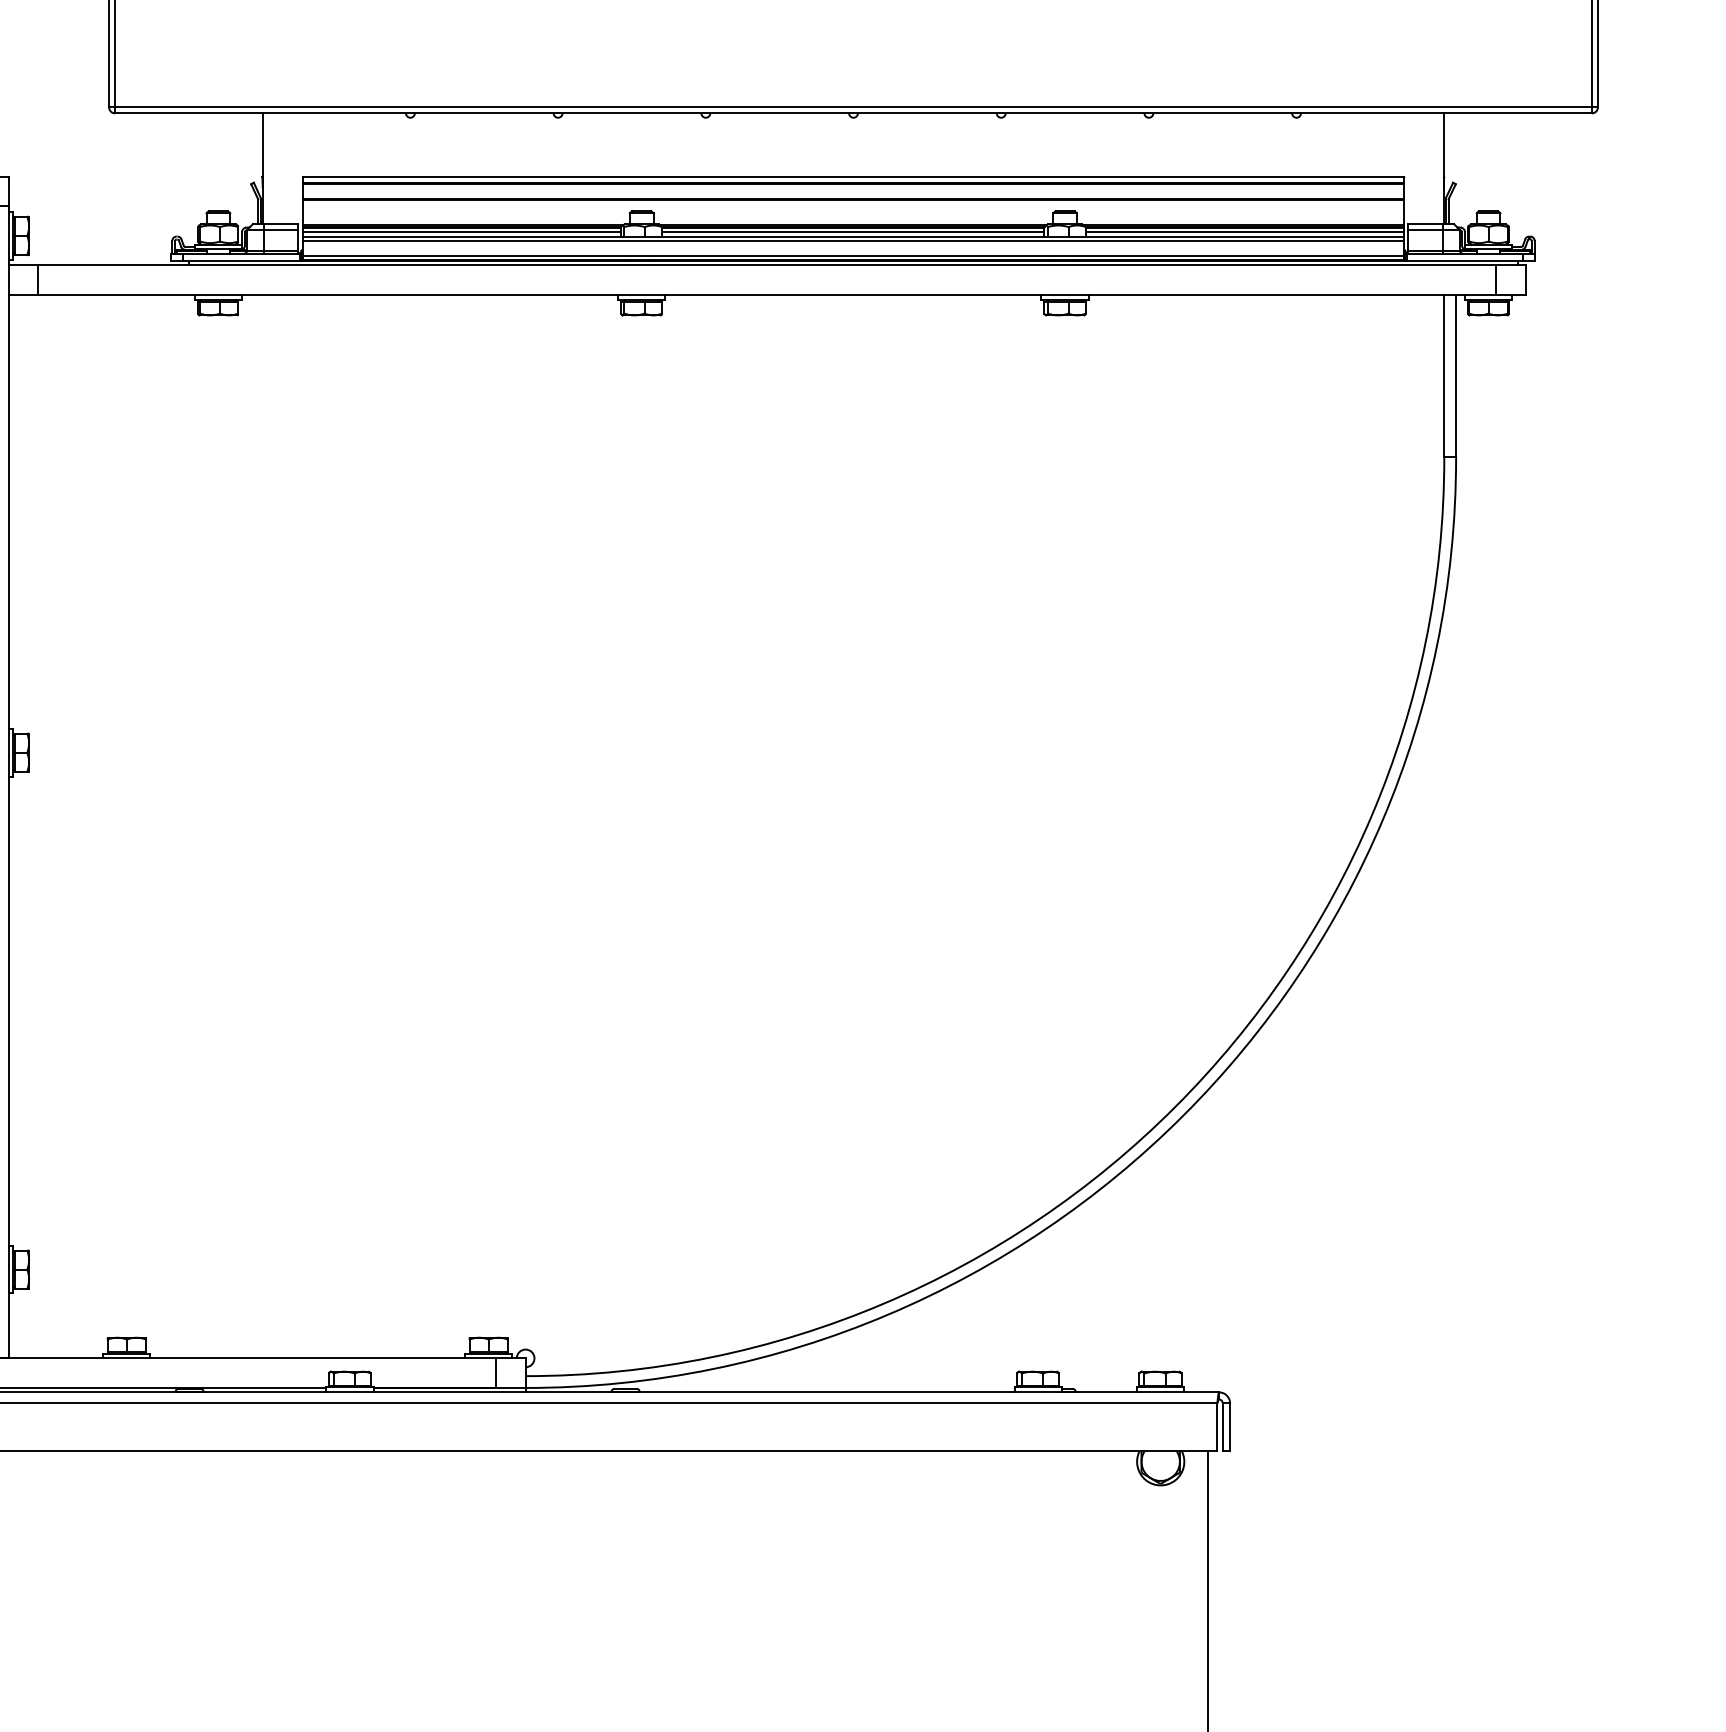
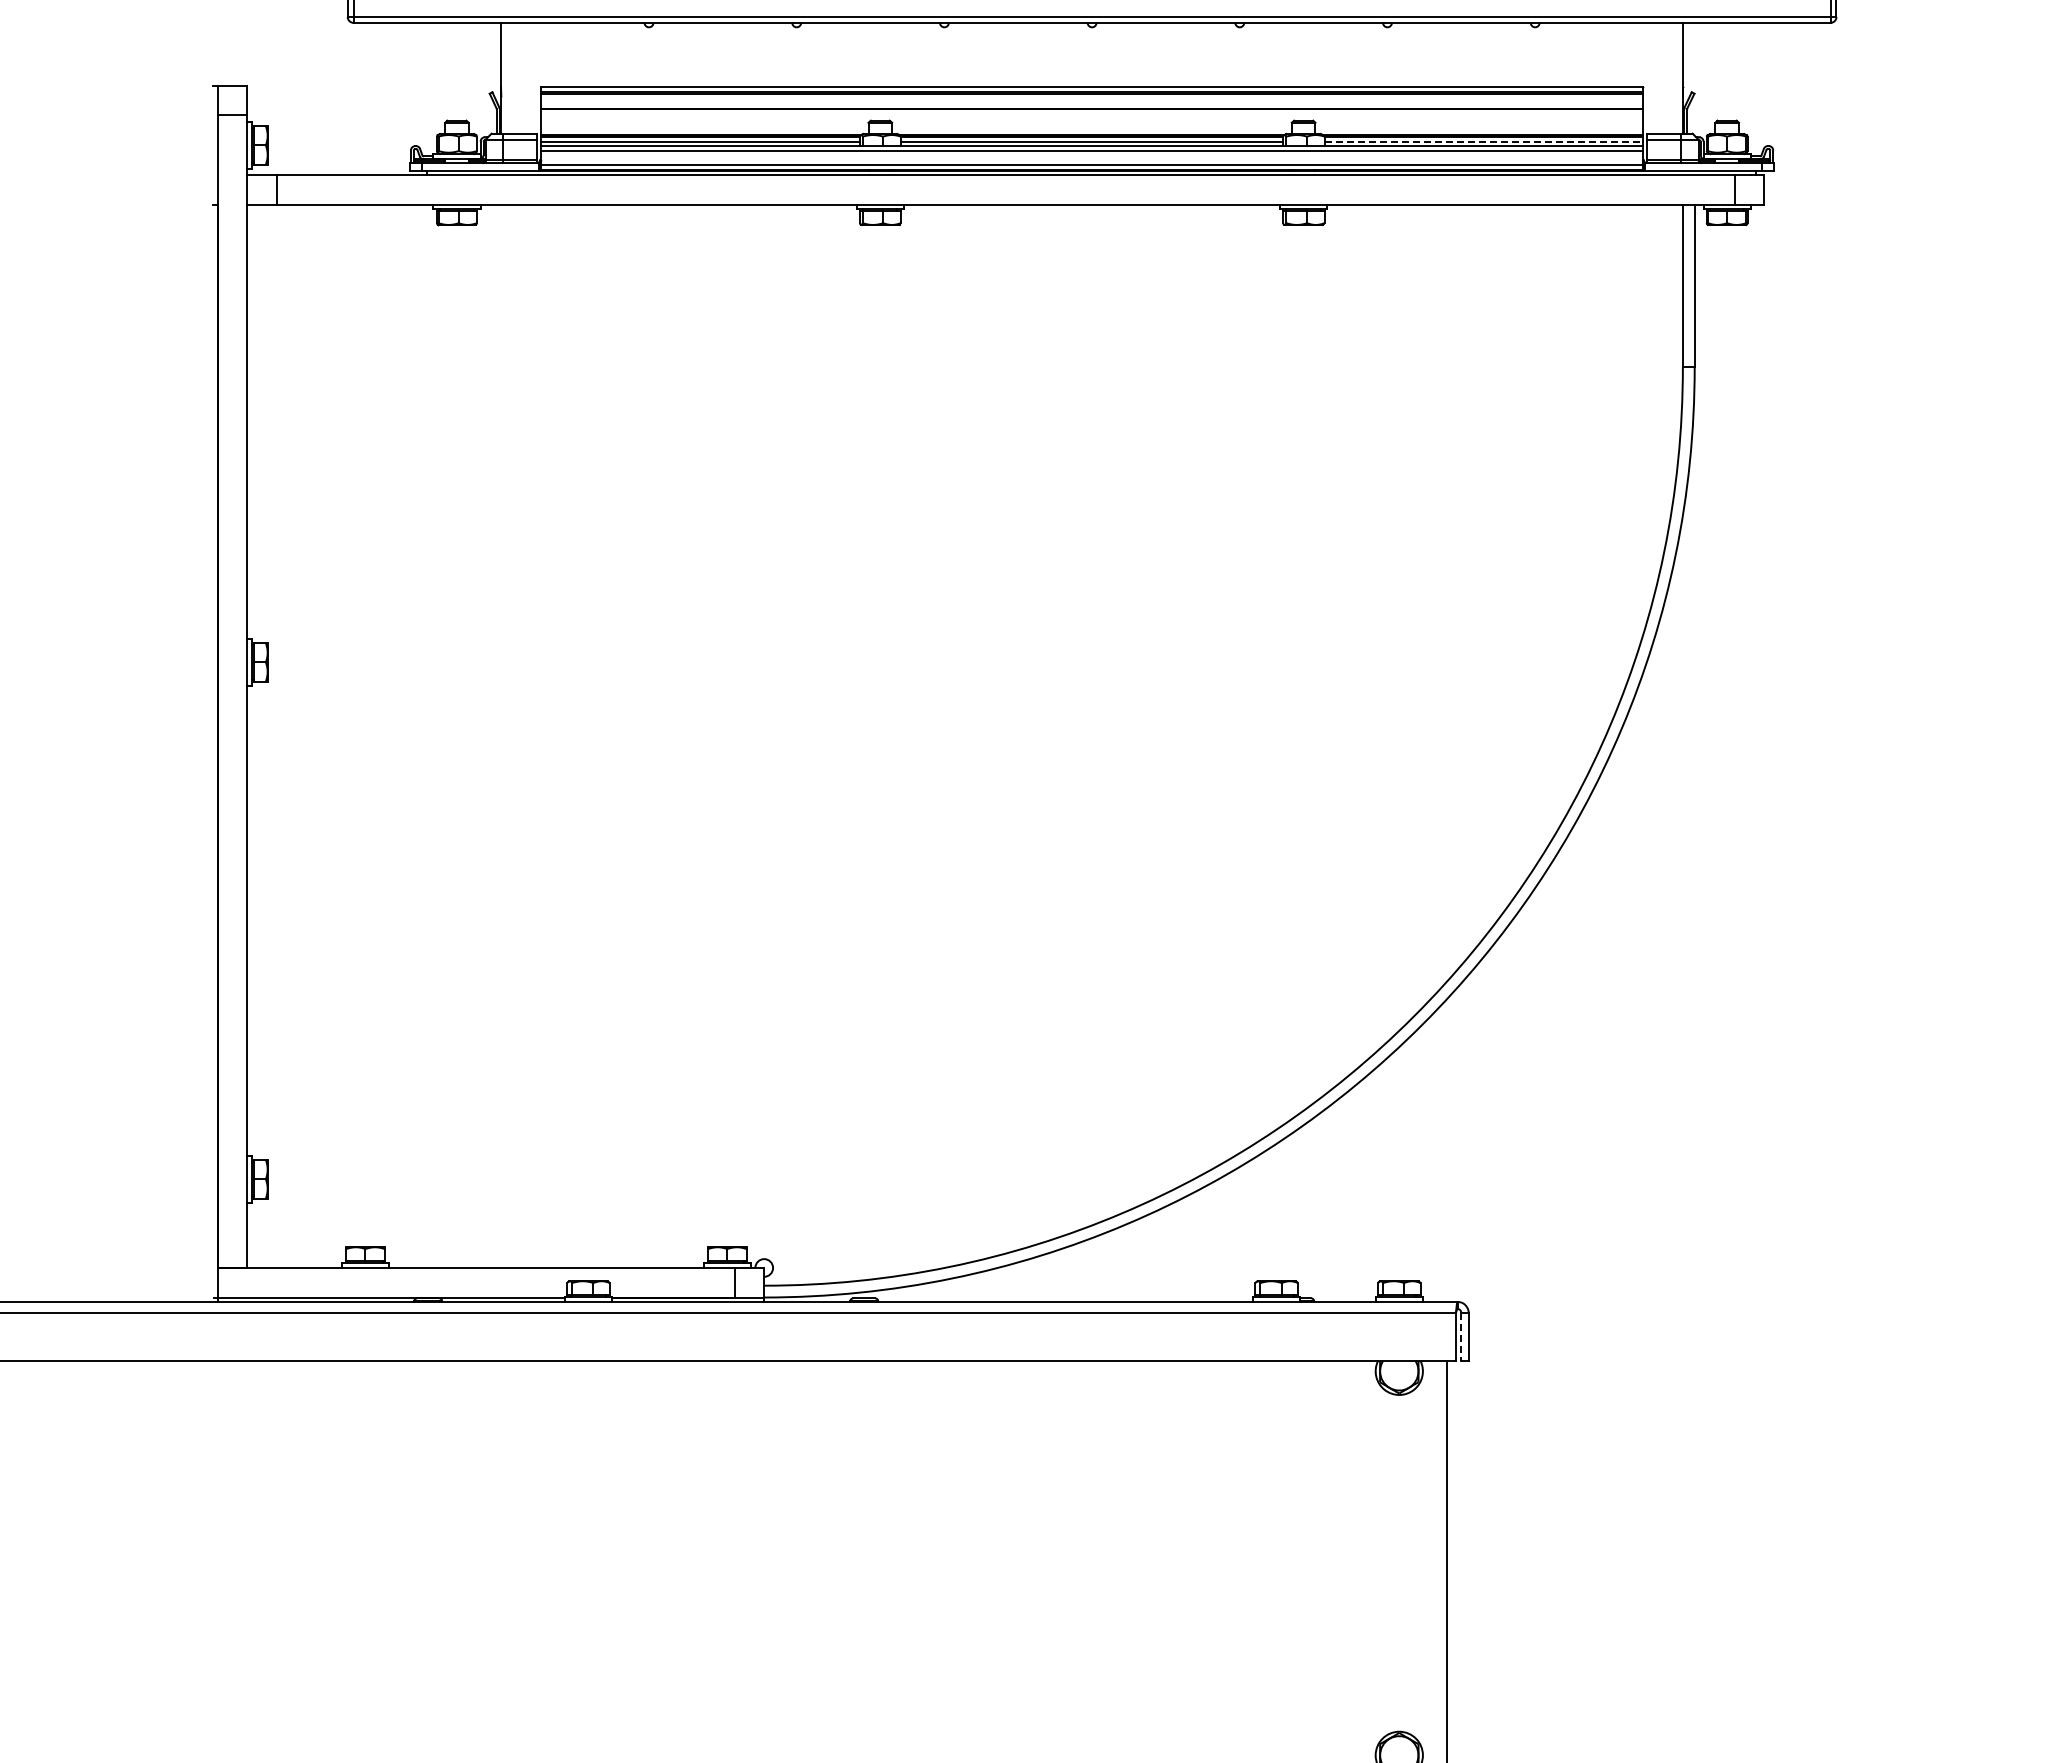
line: (1245, 231) -> (1484, 141), solid -> dashed
line: (1222, 1426) -> (1461, 1336), solid -> dashed

